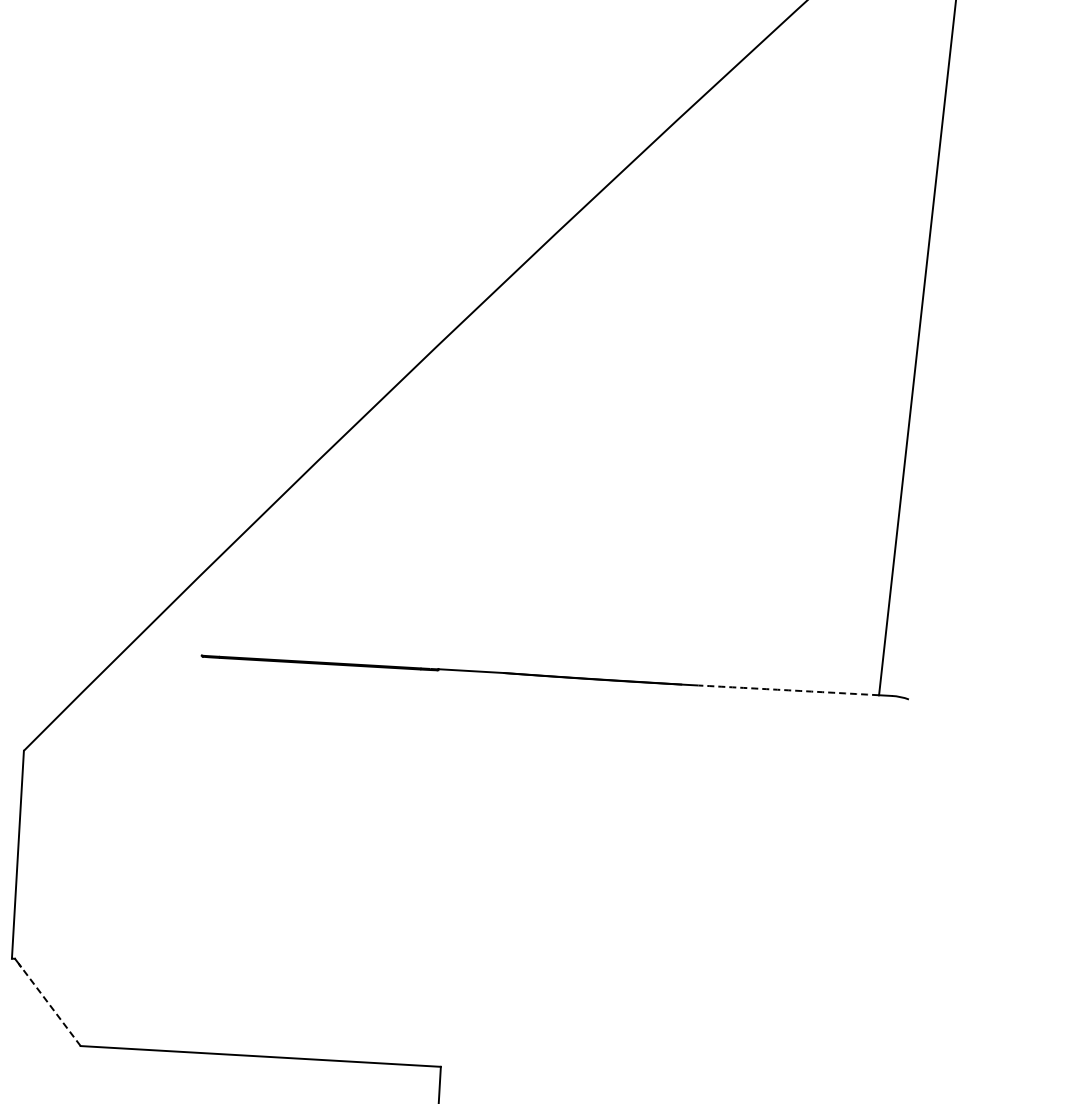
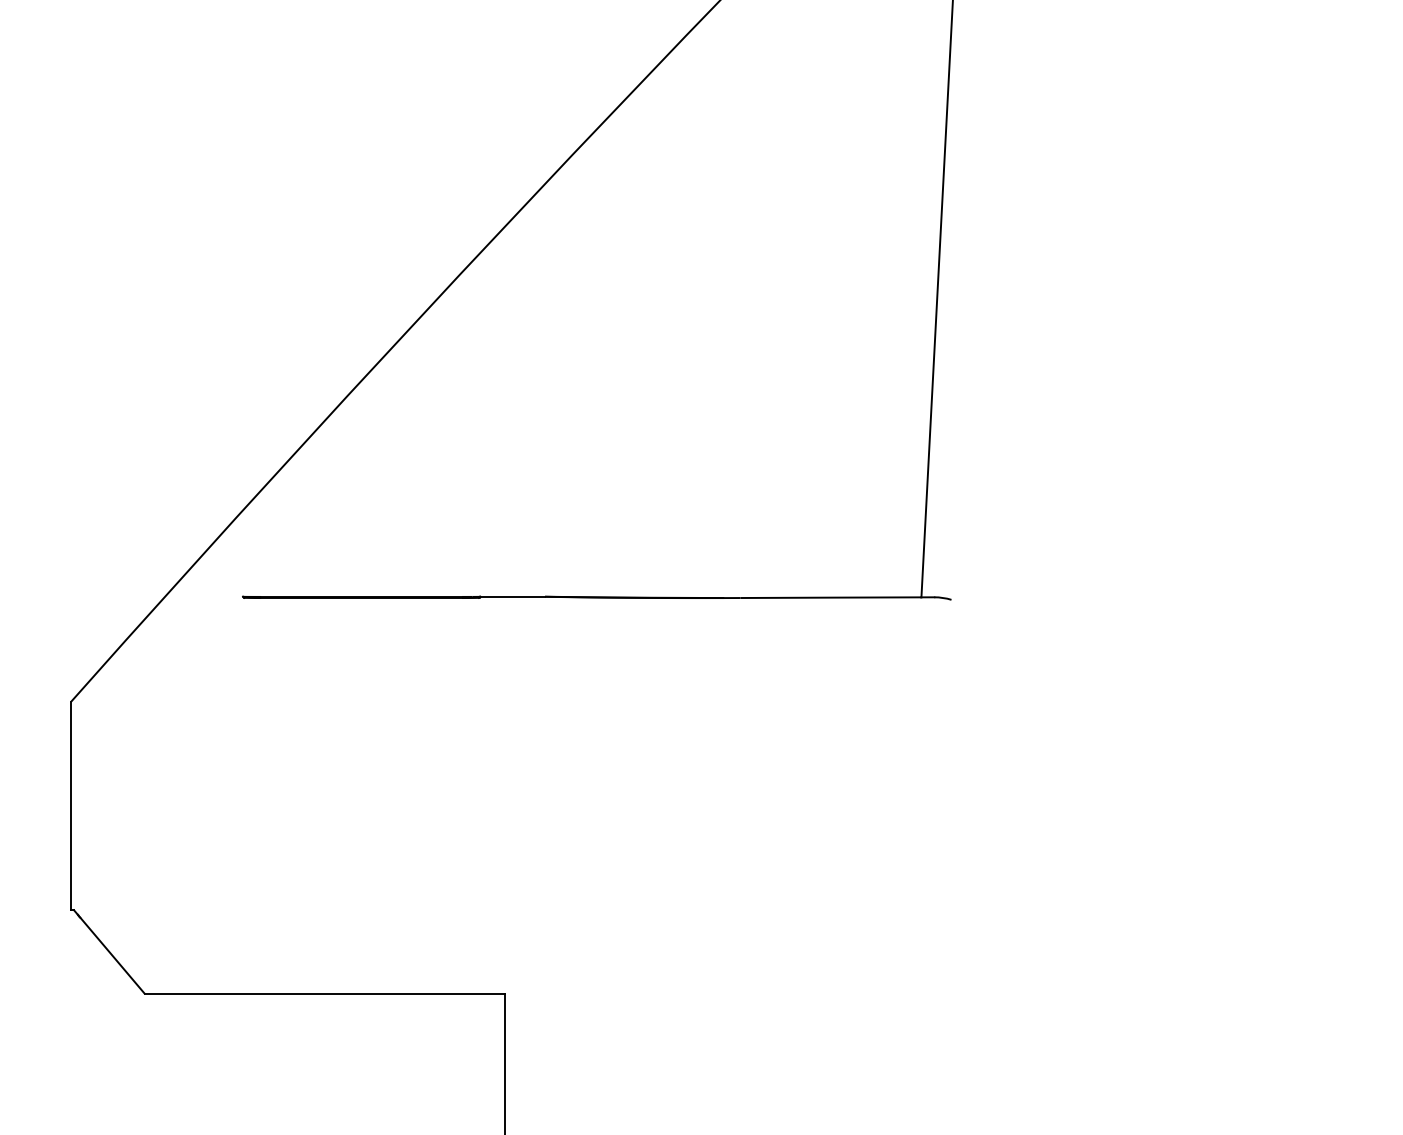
arc: (789, 690) -> (831, 597), dashed -> solid
line: (49, 1005) -> (111, 954), dashed -> solid

